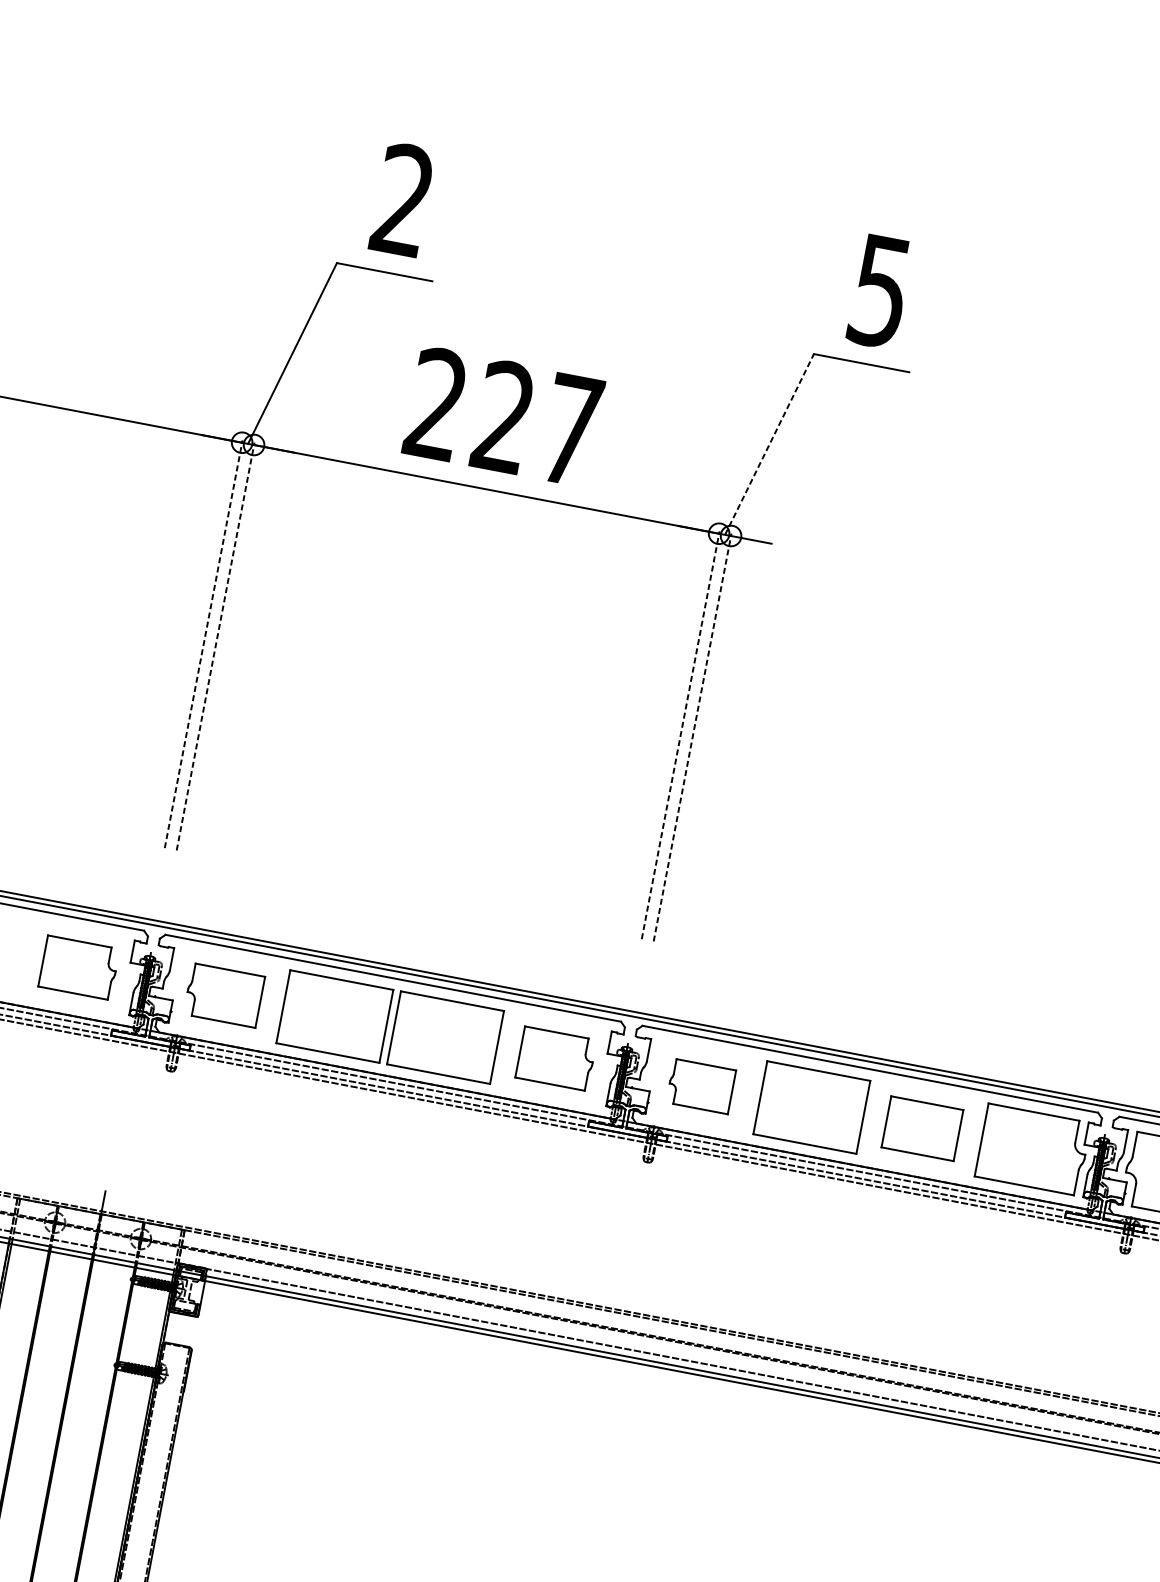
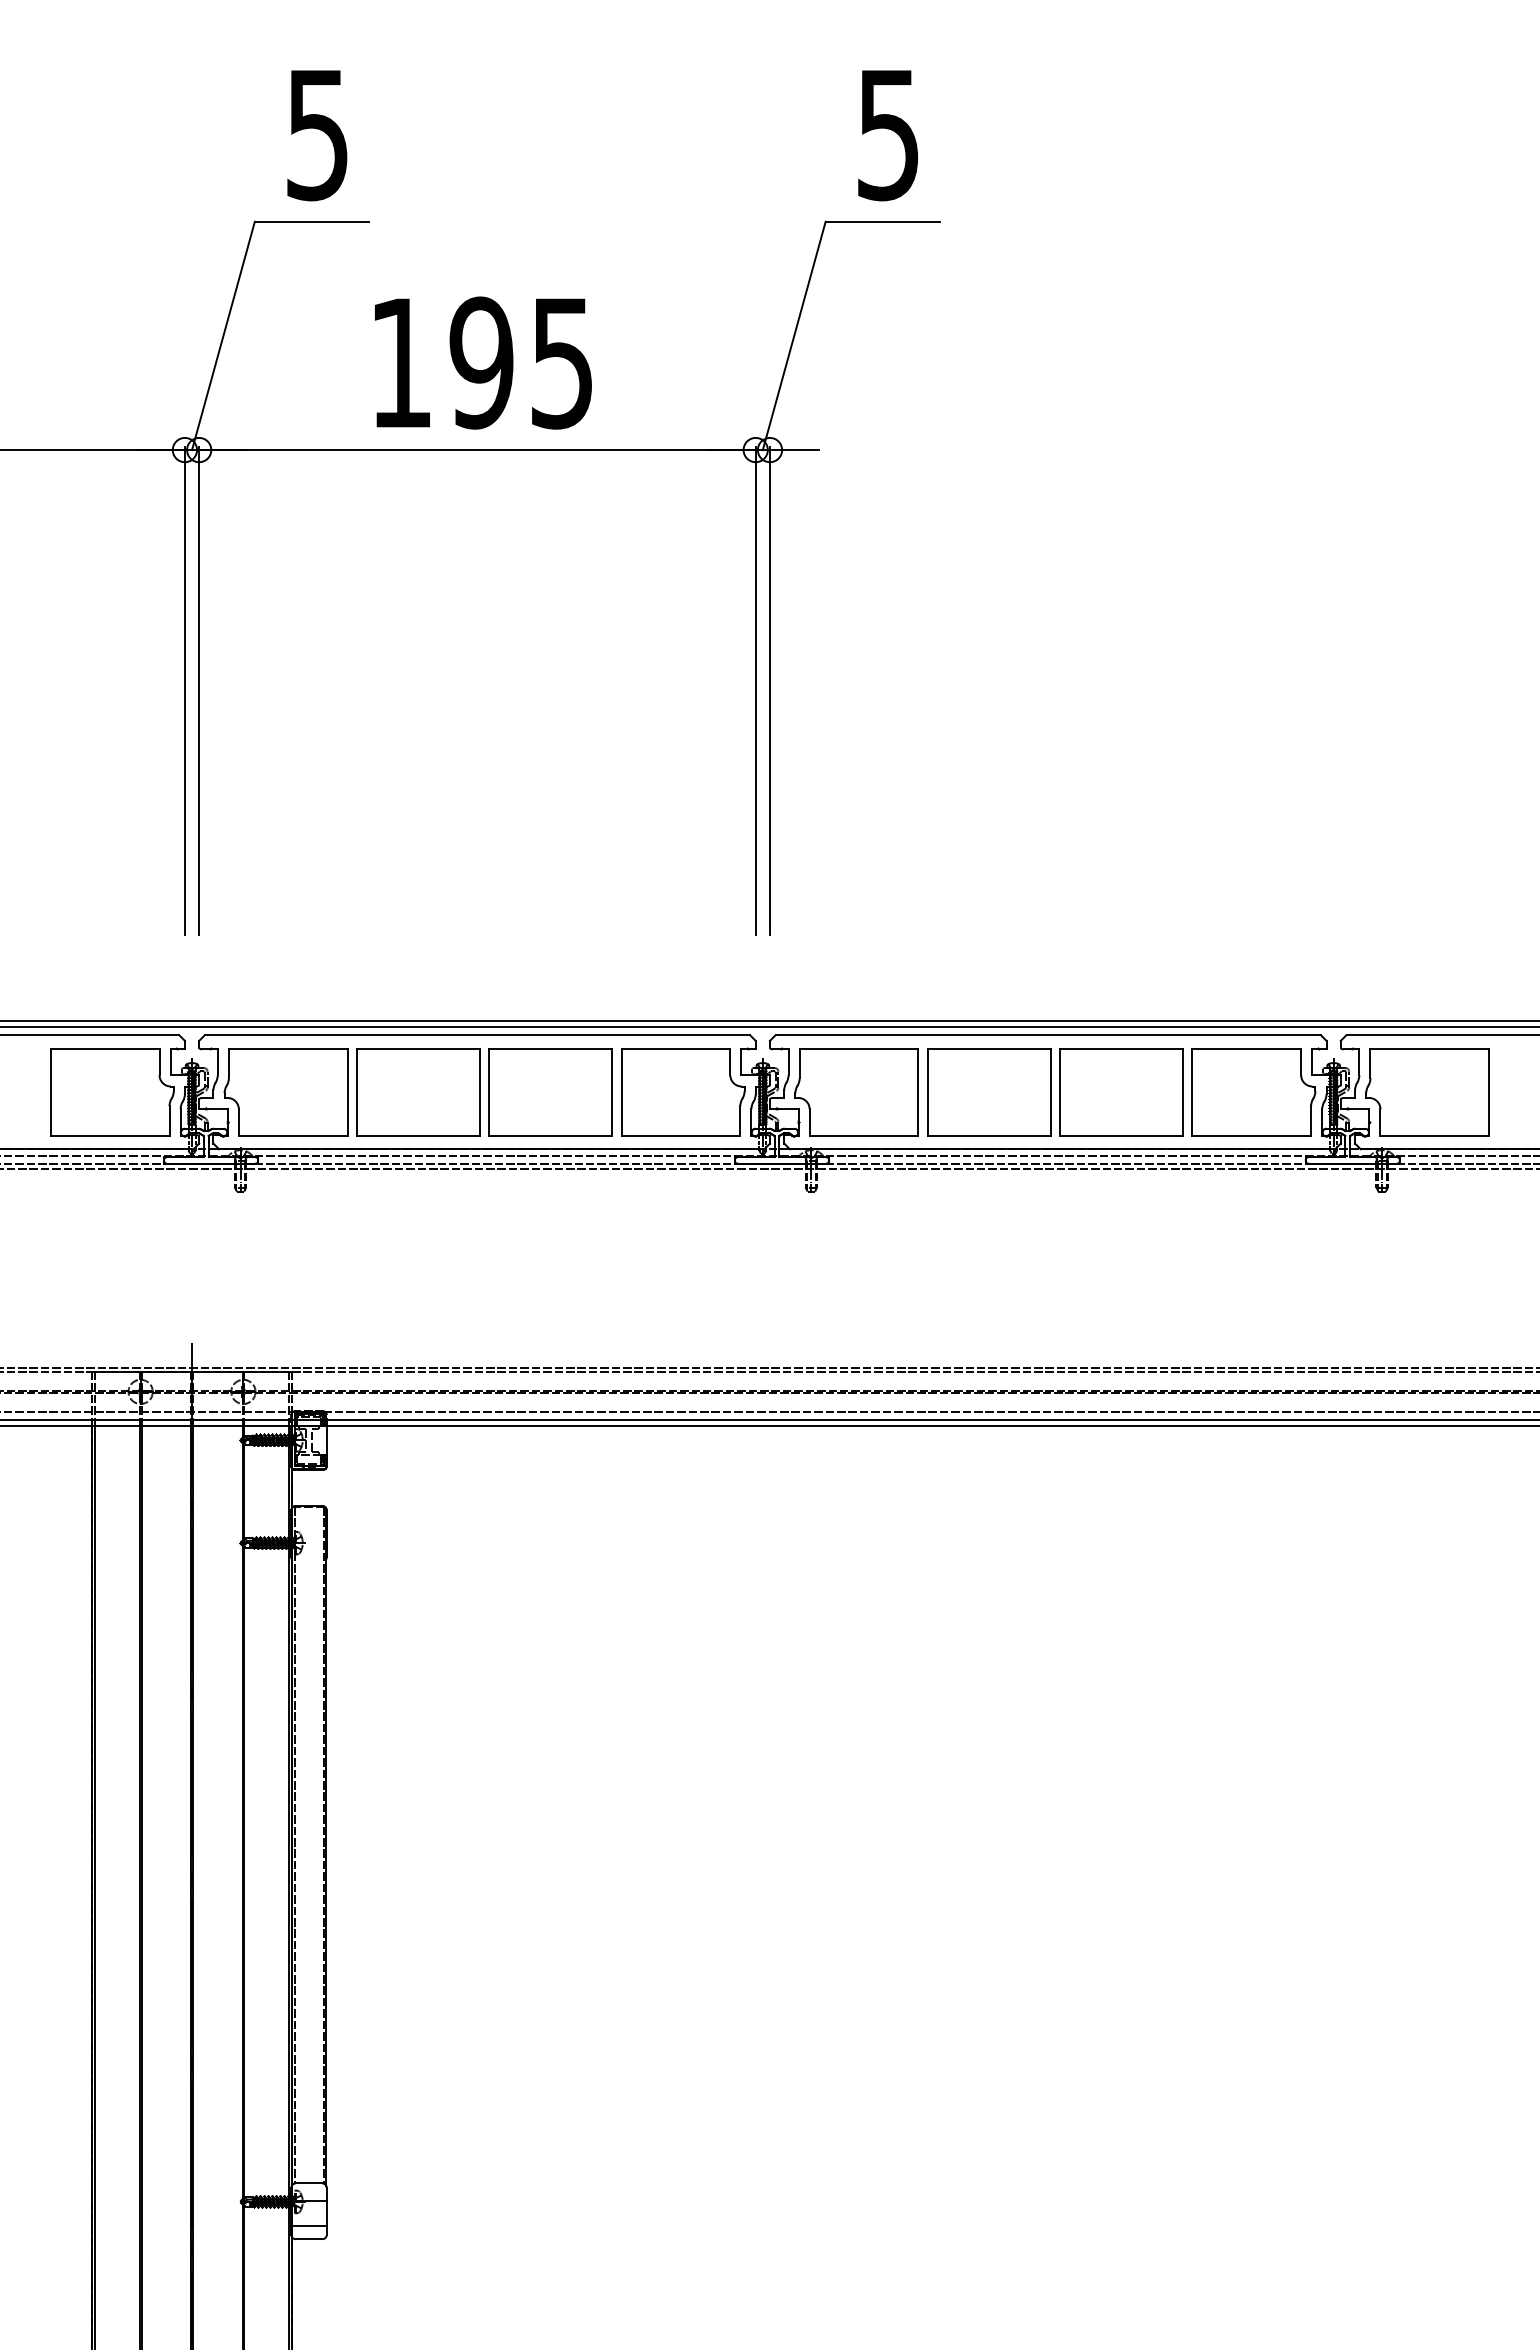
text: (403, 200) -> (317, 134), 2 -> 5
text: (503, 416) -> (481, 362), 227 -> 195
line: (769, 444) -> (794, 335), dashed -> solid
line: (203, 643) -> (184, 690), dashed -> solid
line: (216, 645) -> (199, 690), dashed -> solid
line: (680, 734) -> (755, 690), dashed -> solid
line: (693, 736) -> (770, 690), dashed -> solid
part: (79, 968) -> (112, 1092), size x1.43
part: (223, 995) -> (285, 1092), size x1.43
part: (556, 1059) -> (683, 1092), size x1.43
part: (700, 1086) -> (856, 1092), size x1.67
part: (922, 1128) -> (1121, 1092), size x1.43

